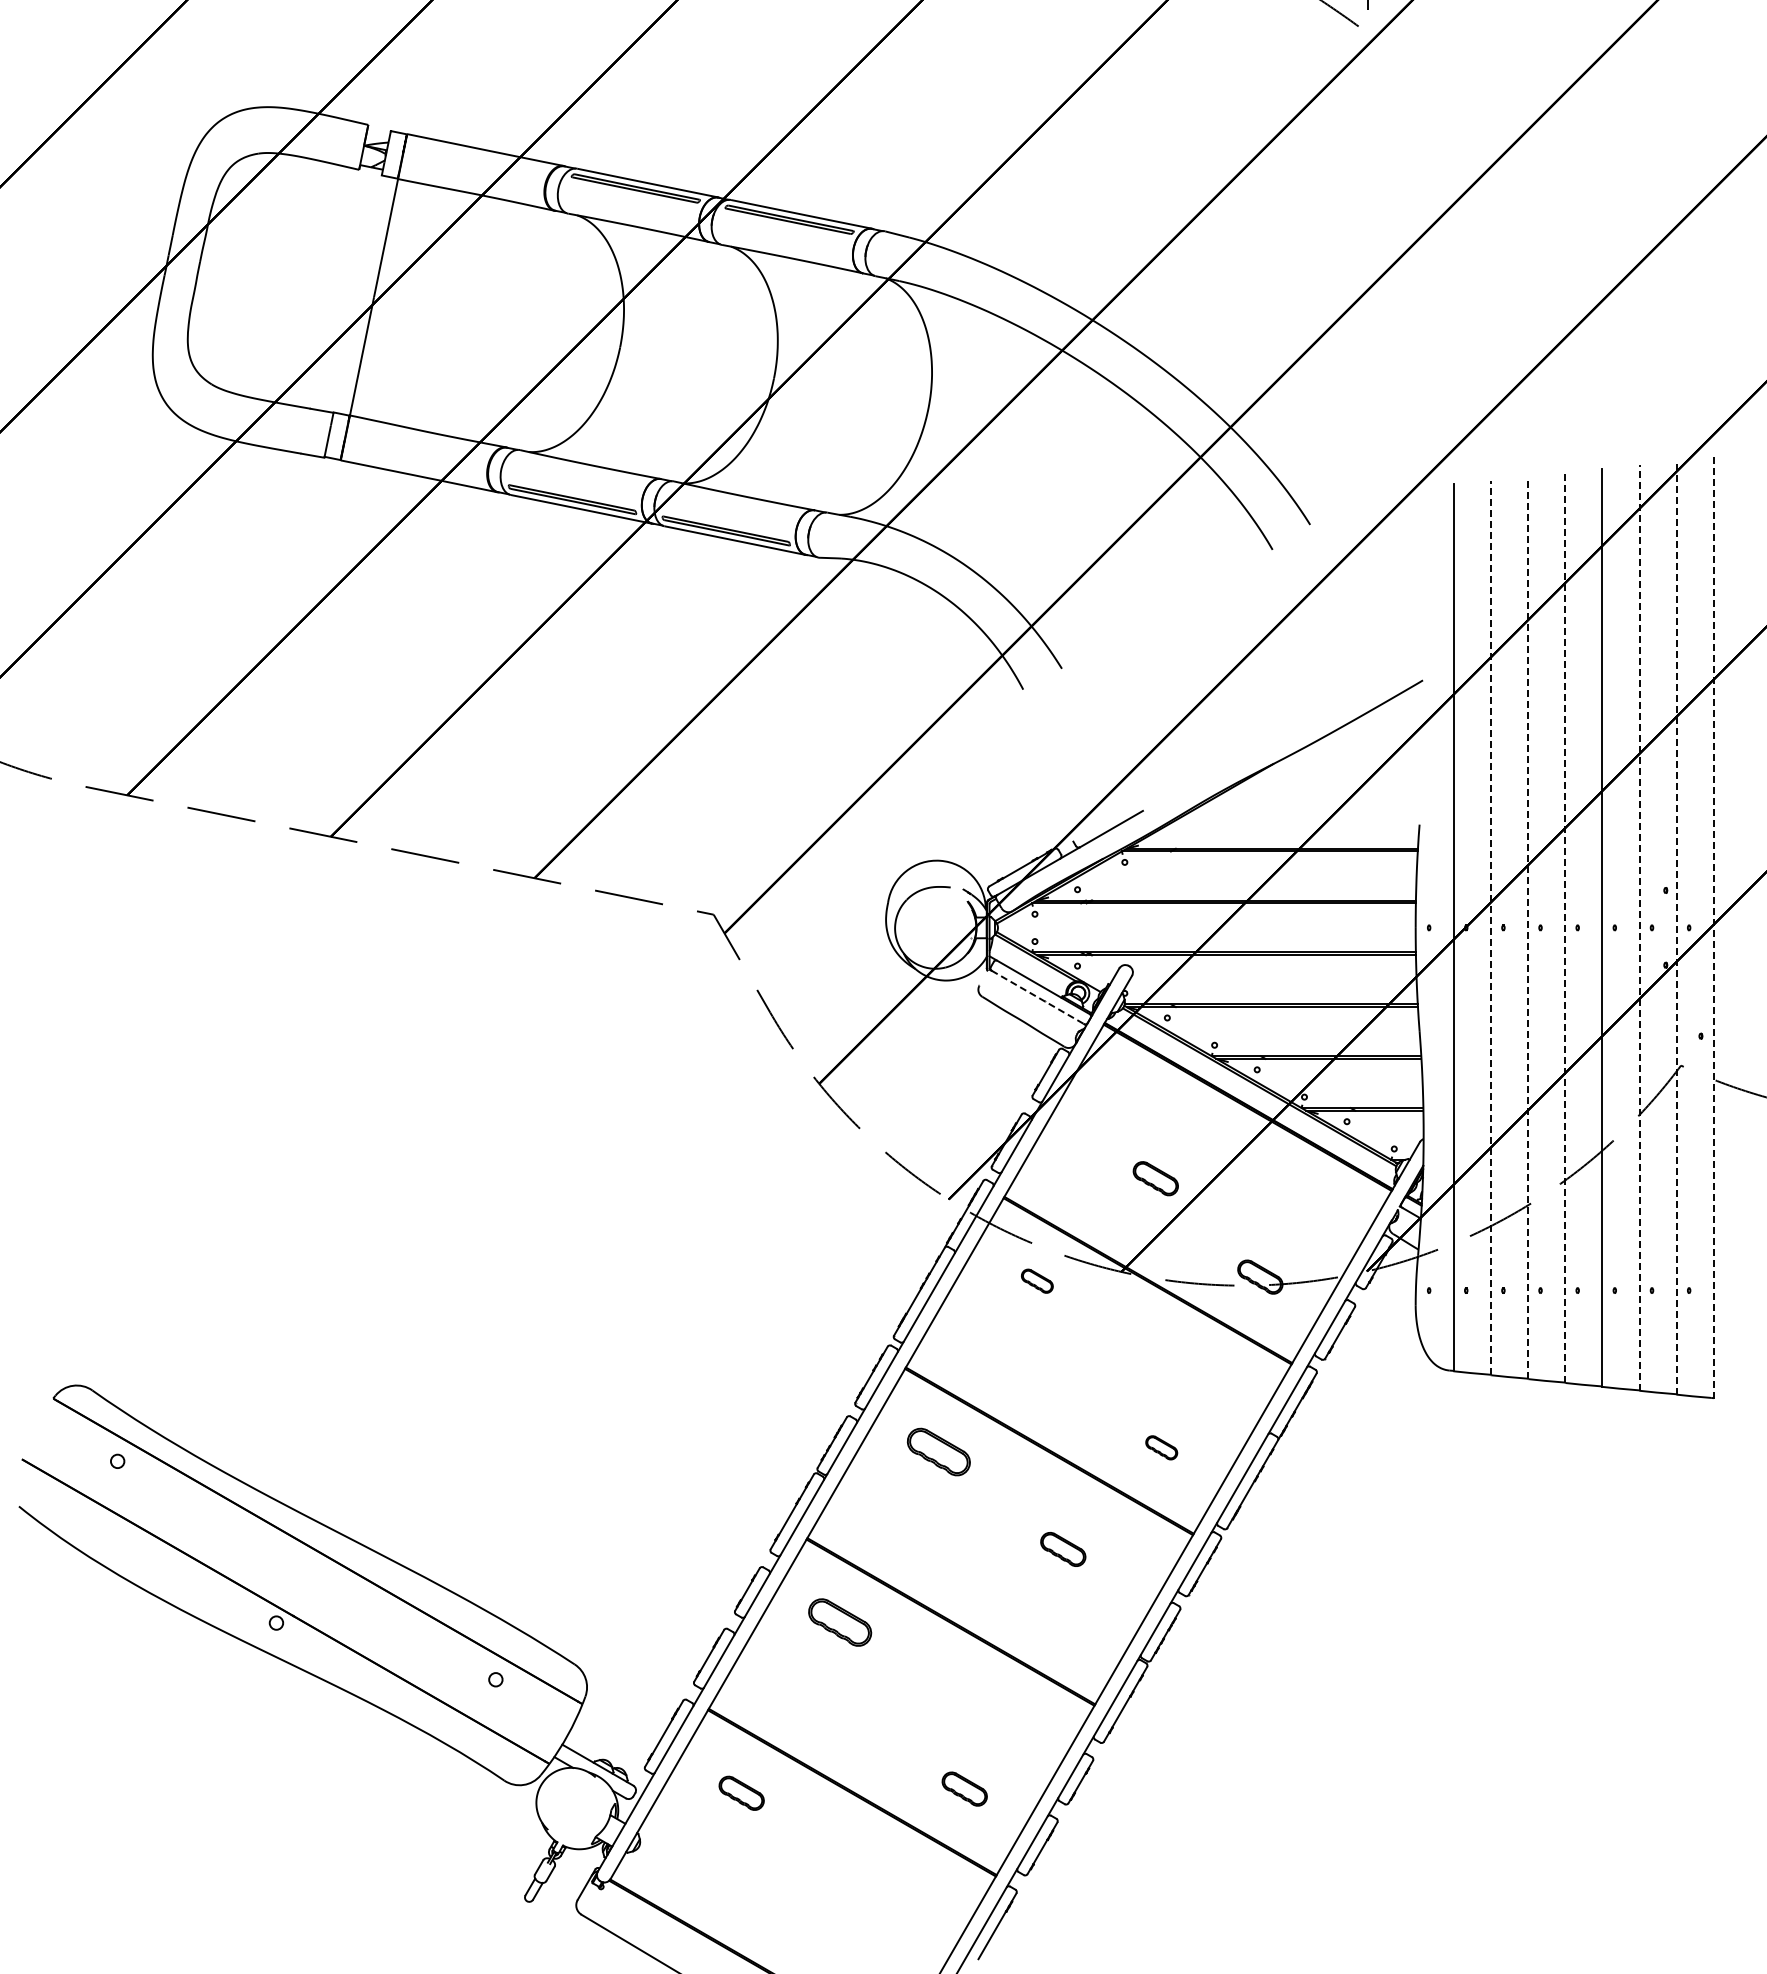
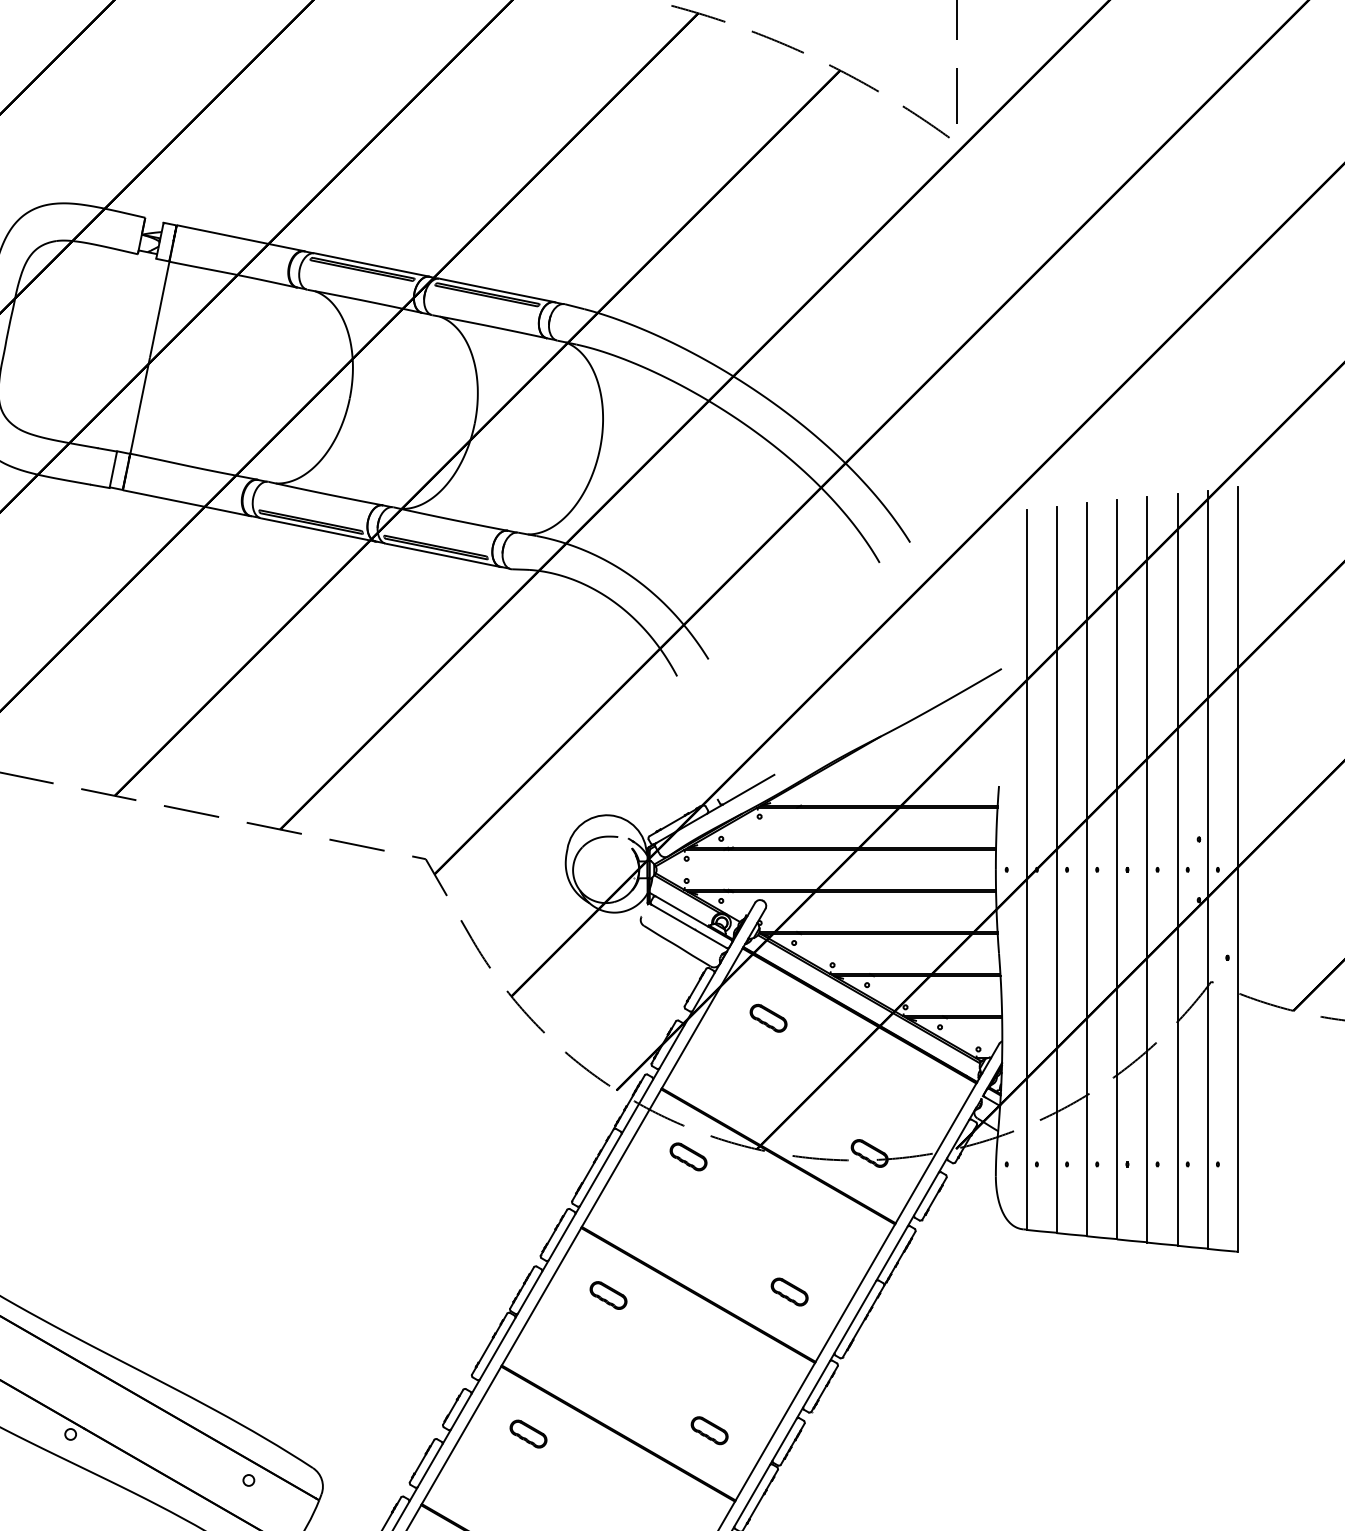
line: (1490, 927) -> (1056, 869), dashed -> solid
line: (1528, 927) -> (1087, 869), dashed -> solid
line: (1565, 927) -> (1117, 869), dashed -> solid
line: (1639, 927) -> (1177, 869), dashed -> solid
line: (1676, 927) -> (1207, 869), dashed -> solid
line: (1713, 927) -> (1237, 869), dashed -> solid
line: (1037, 997) -> (688, 926), dashed -> solid
part: (1155, 1178) -> (768, 1018), moved
part: (1037, 1280) -> (688, 1156), size x1.43
part: (1161, 1447) -> (789, 1291), size x1.43
part: (938, 1451) -> (608, 1295), size x0.71
part: (1063, 1549) -> (709, 1430), moved
part: (840, 1622) -> (528, 1433), size x0.71

